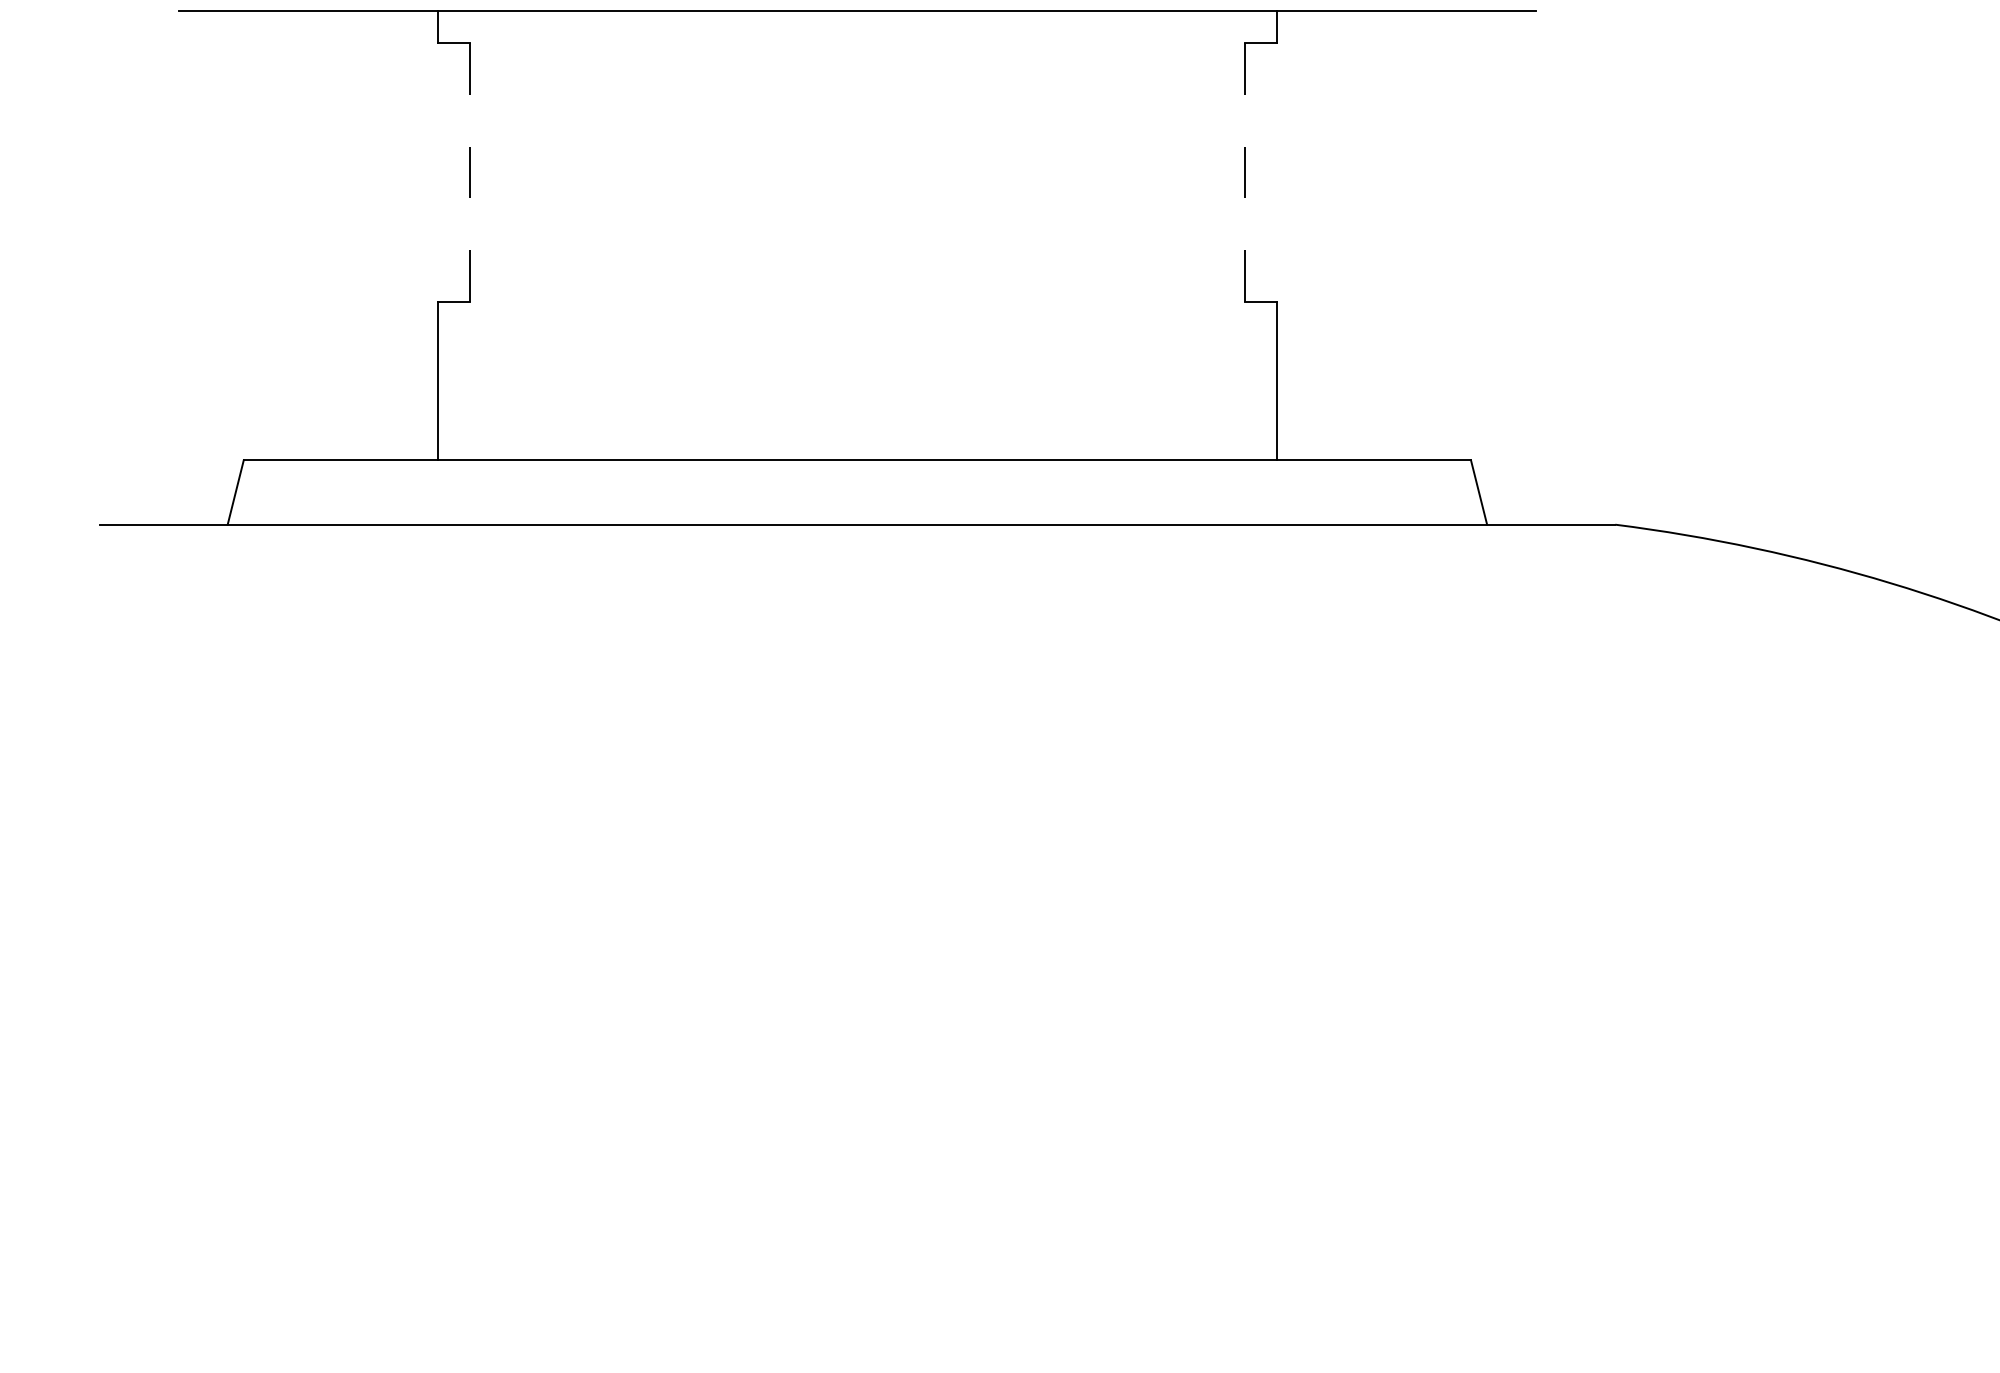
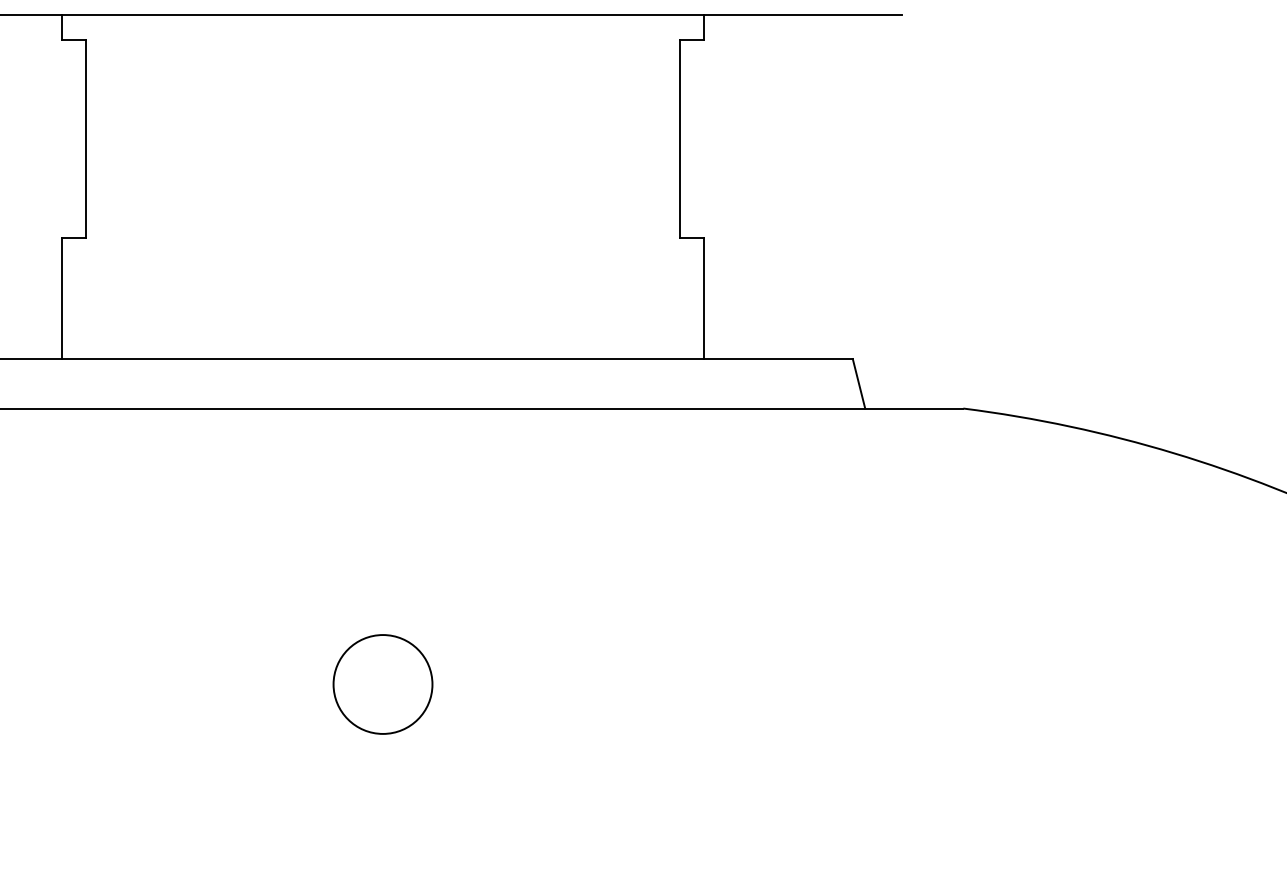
line: (469, 173) -> (86, 139), dashed -> solid
line: (1244, 173) -> (679, 139), dashed -> solid
circle: (856, 884) -> (382, 684), added

